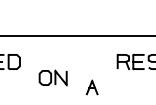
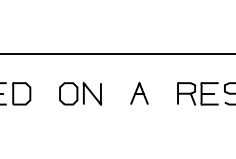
part: (52, 77) -> (79, 93), moved
part: (91, 87) -> (138, 93), moved

